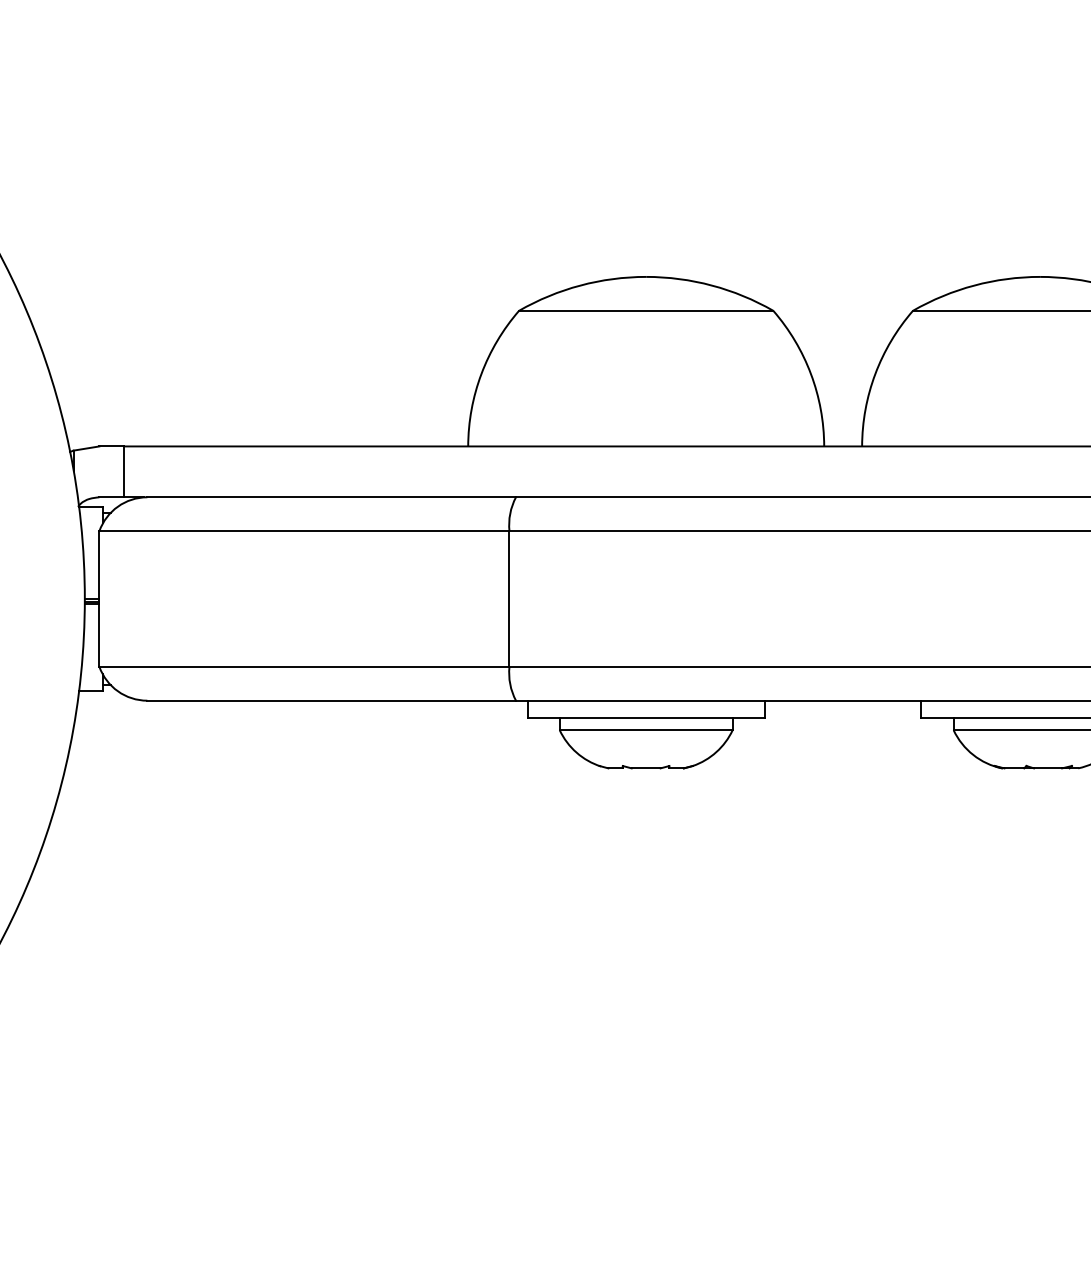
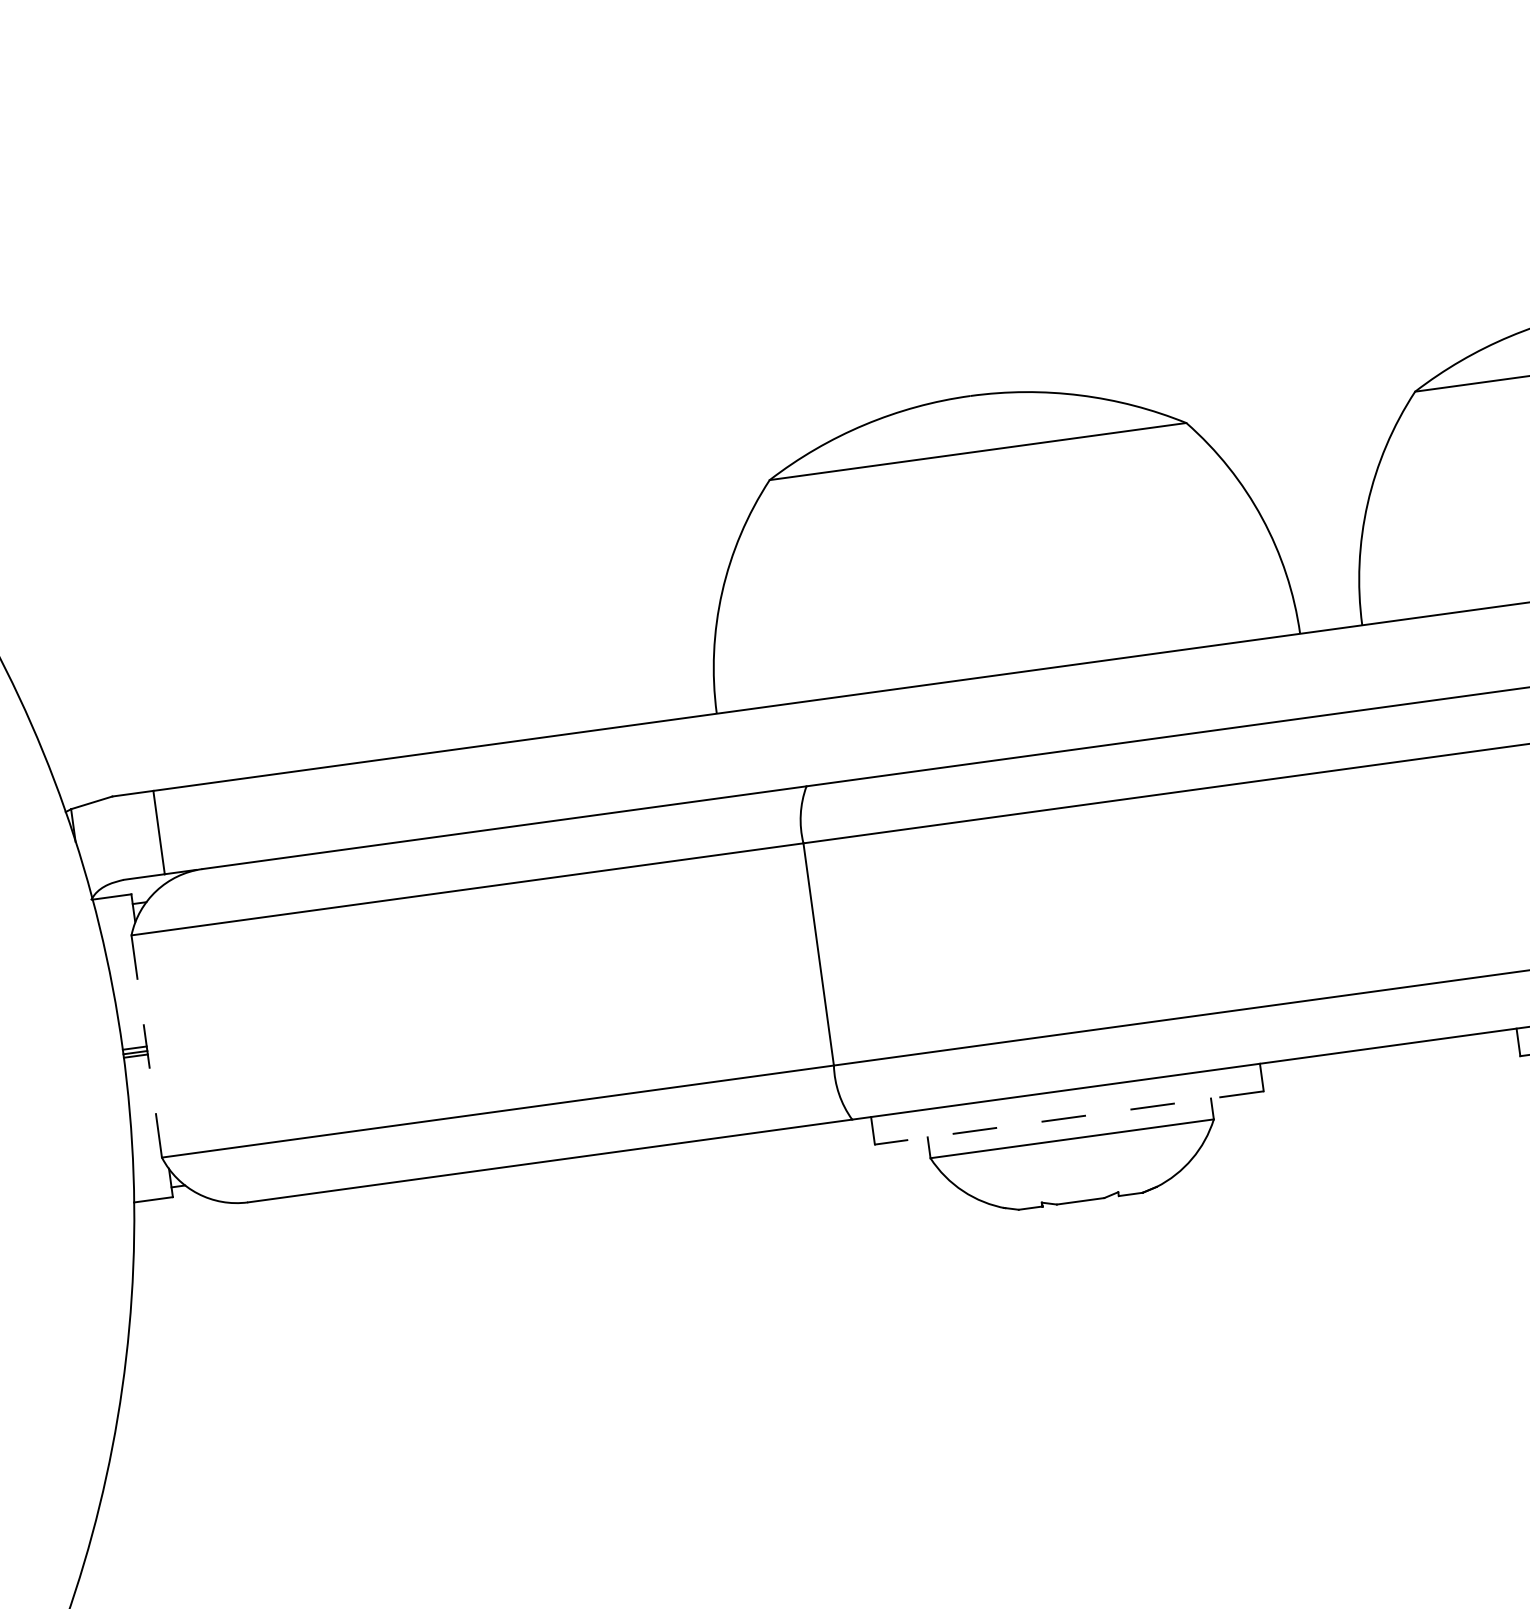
line: (99, 598) -> (146, 1045), solid -> dashed
line: (646, 717) -> (1069, 1117), solid -> dashed

